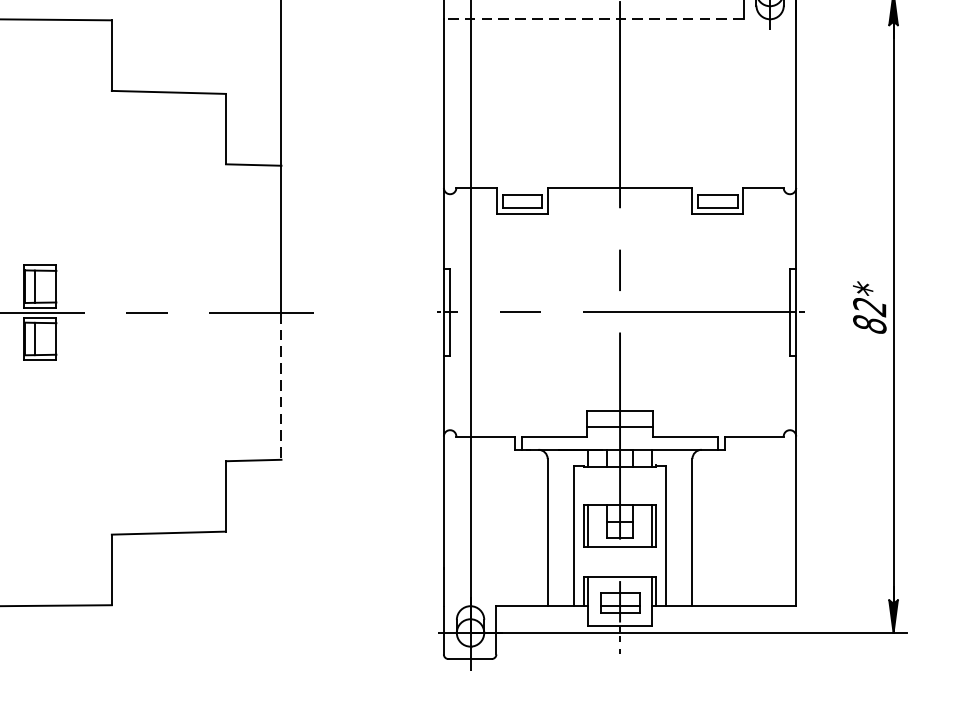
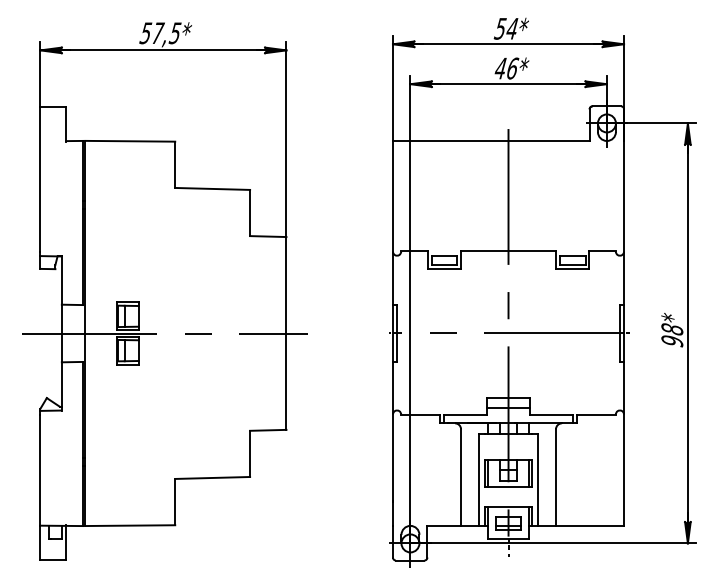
line: (592, 18) -> (490, 140), dashed -> solid
text: (870, 315) -> (672, 335), 82* -> 98*
line: (281, 387) -> (286, 382), dashed -> solid

